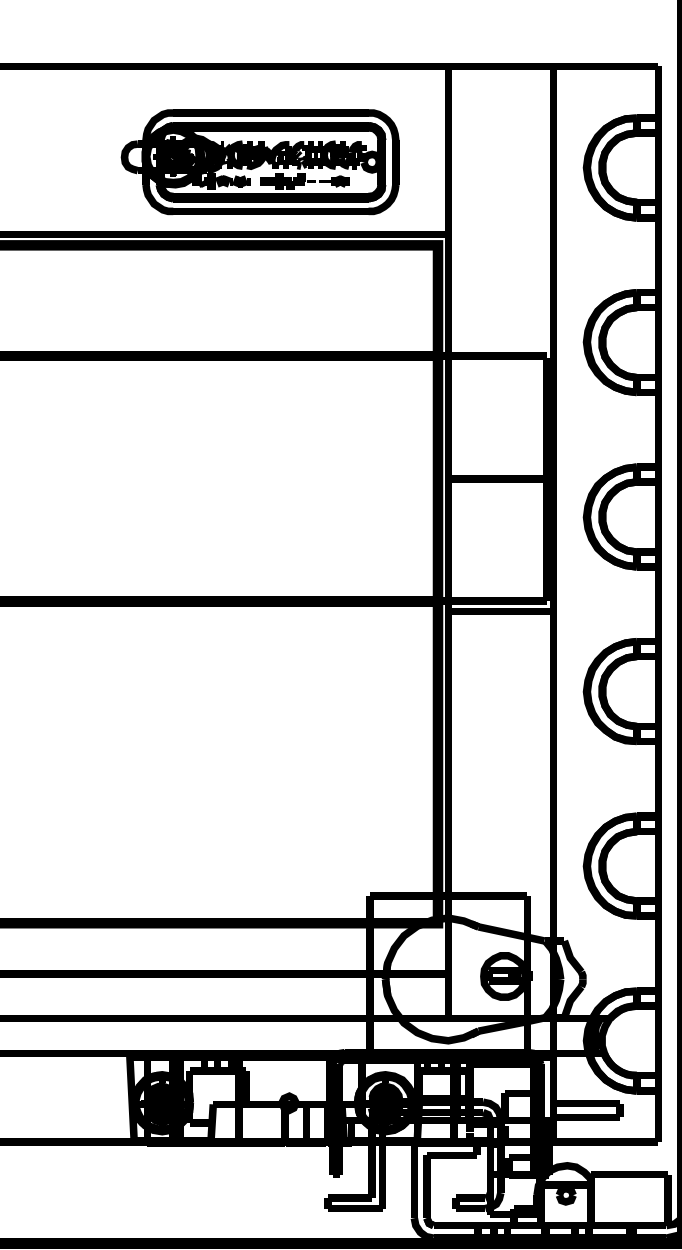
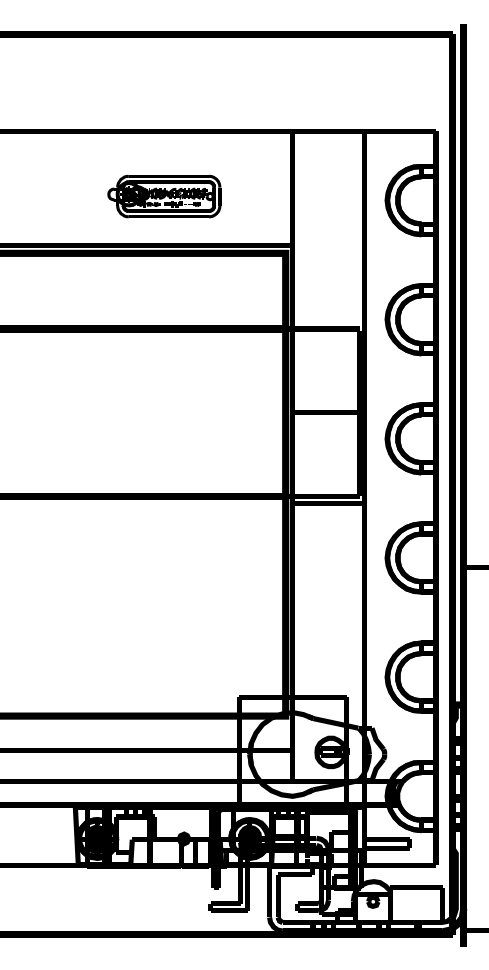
part: (260, 162) -> (164, 196), size x0.6

